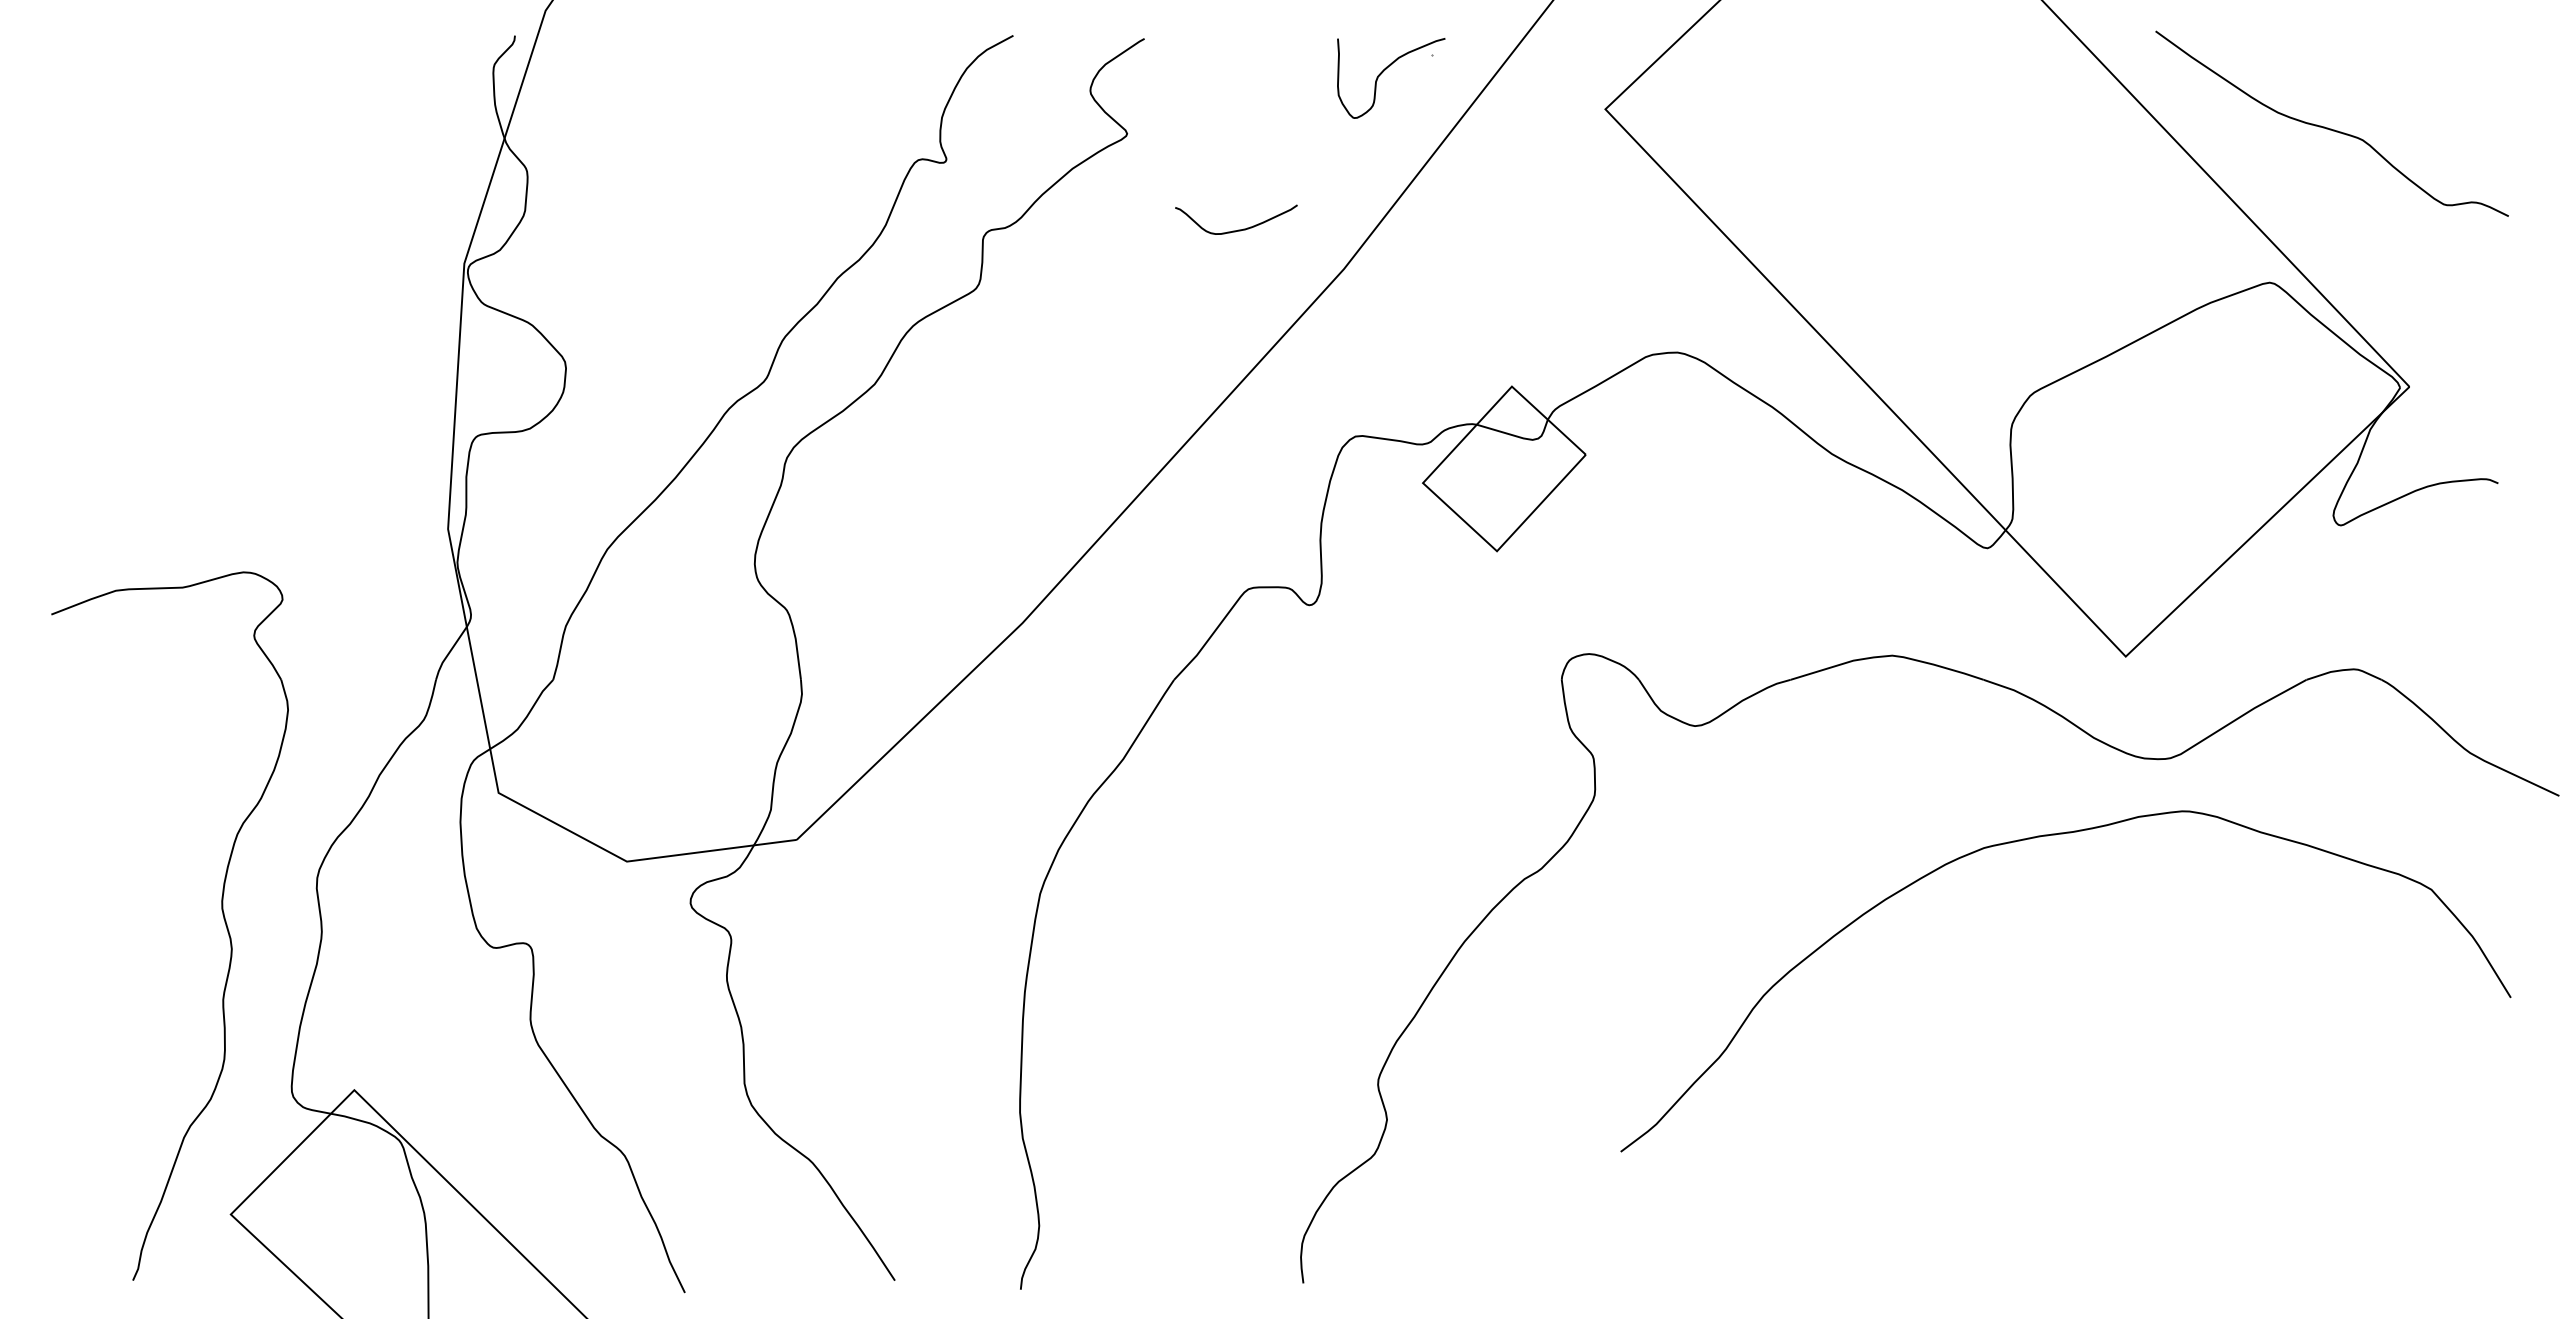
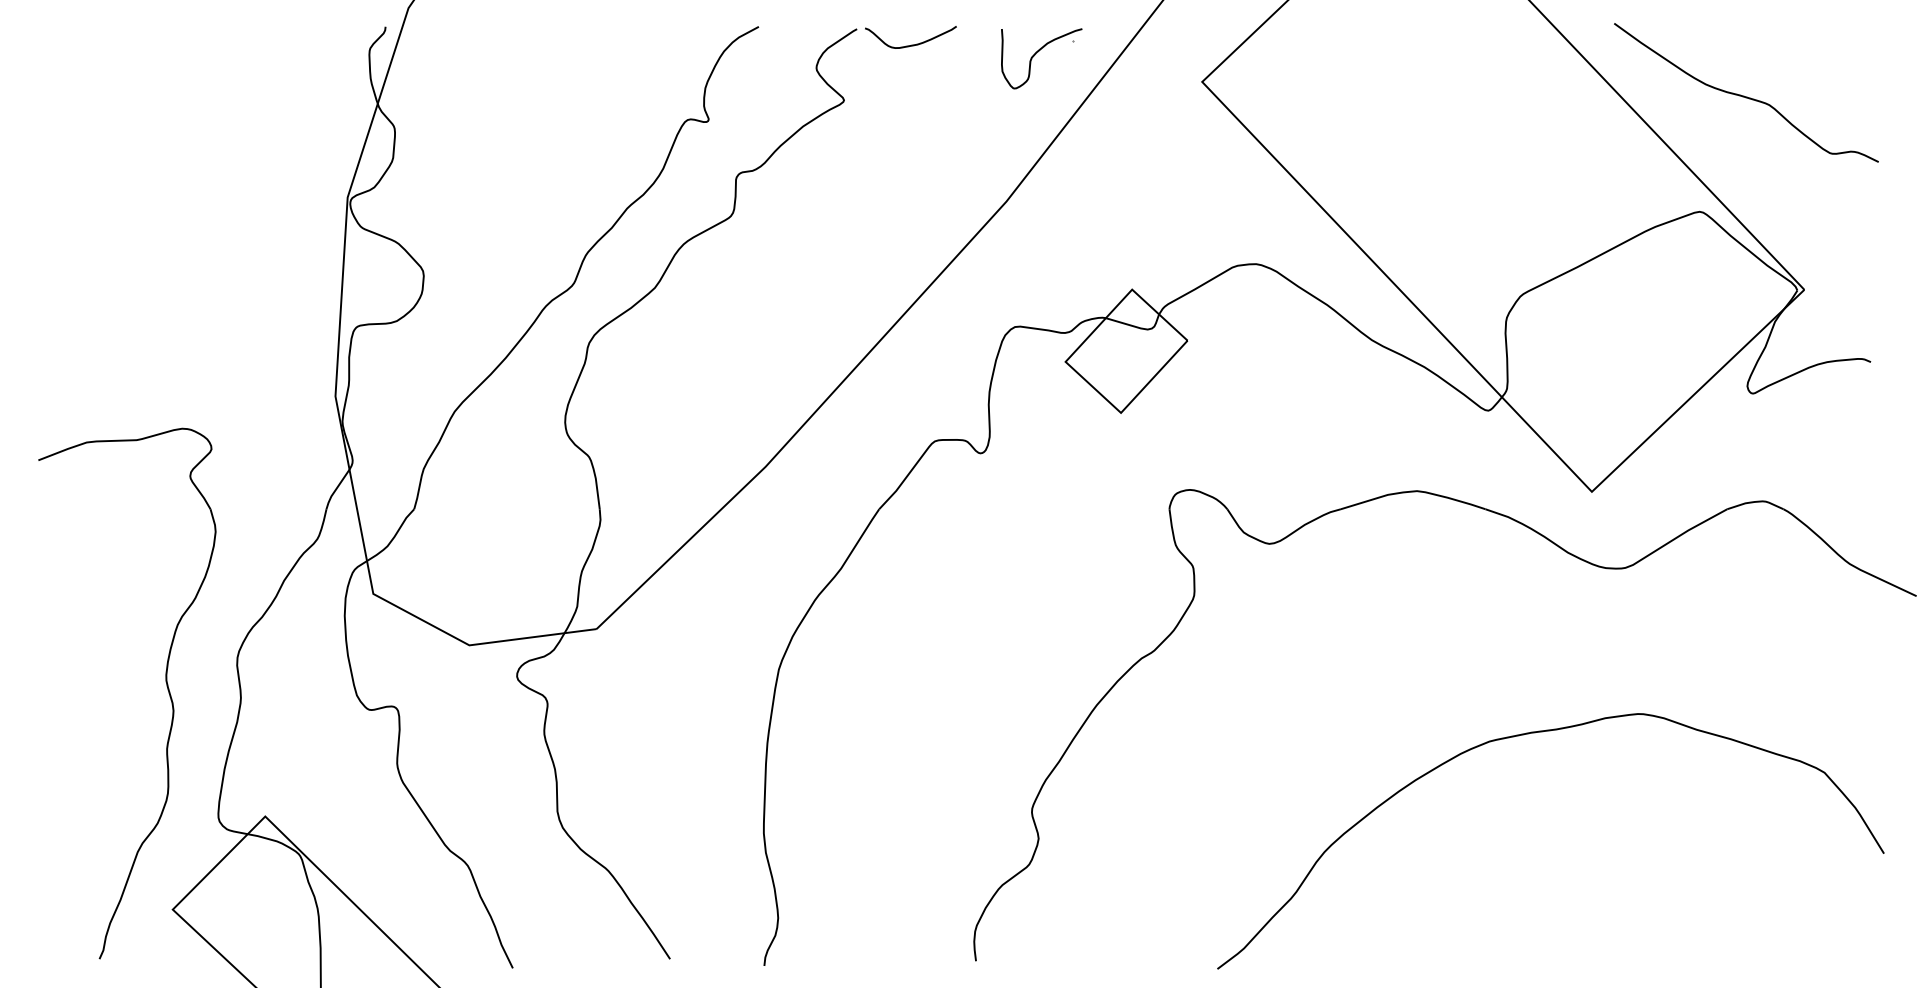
curve: (1238, 229) -> (912, 44), moved
curve: (2048, 836) -> (1537, 732), moved

